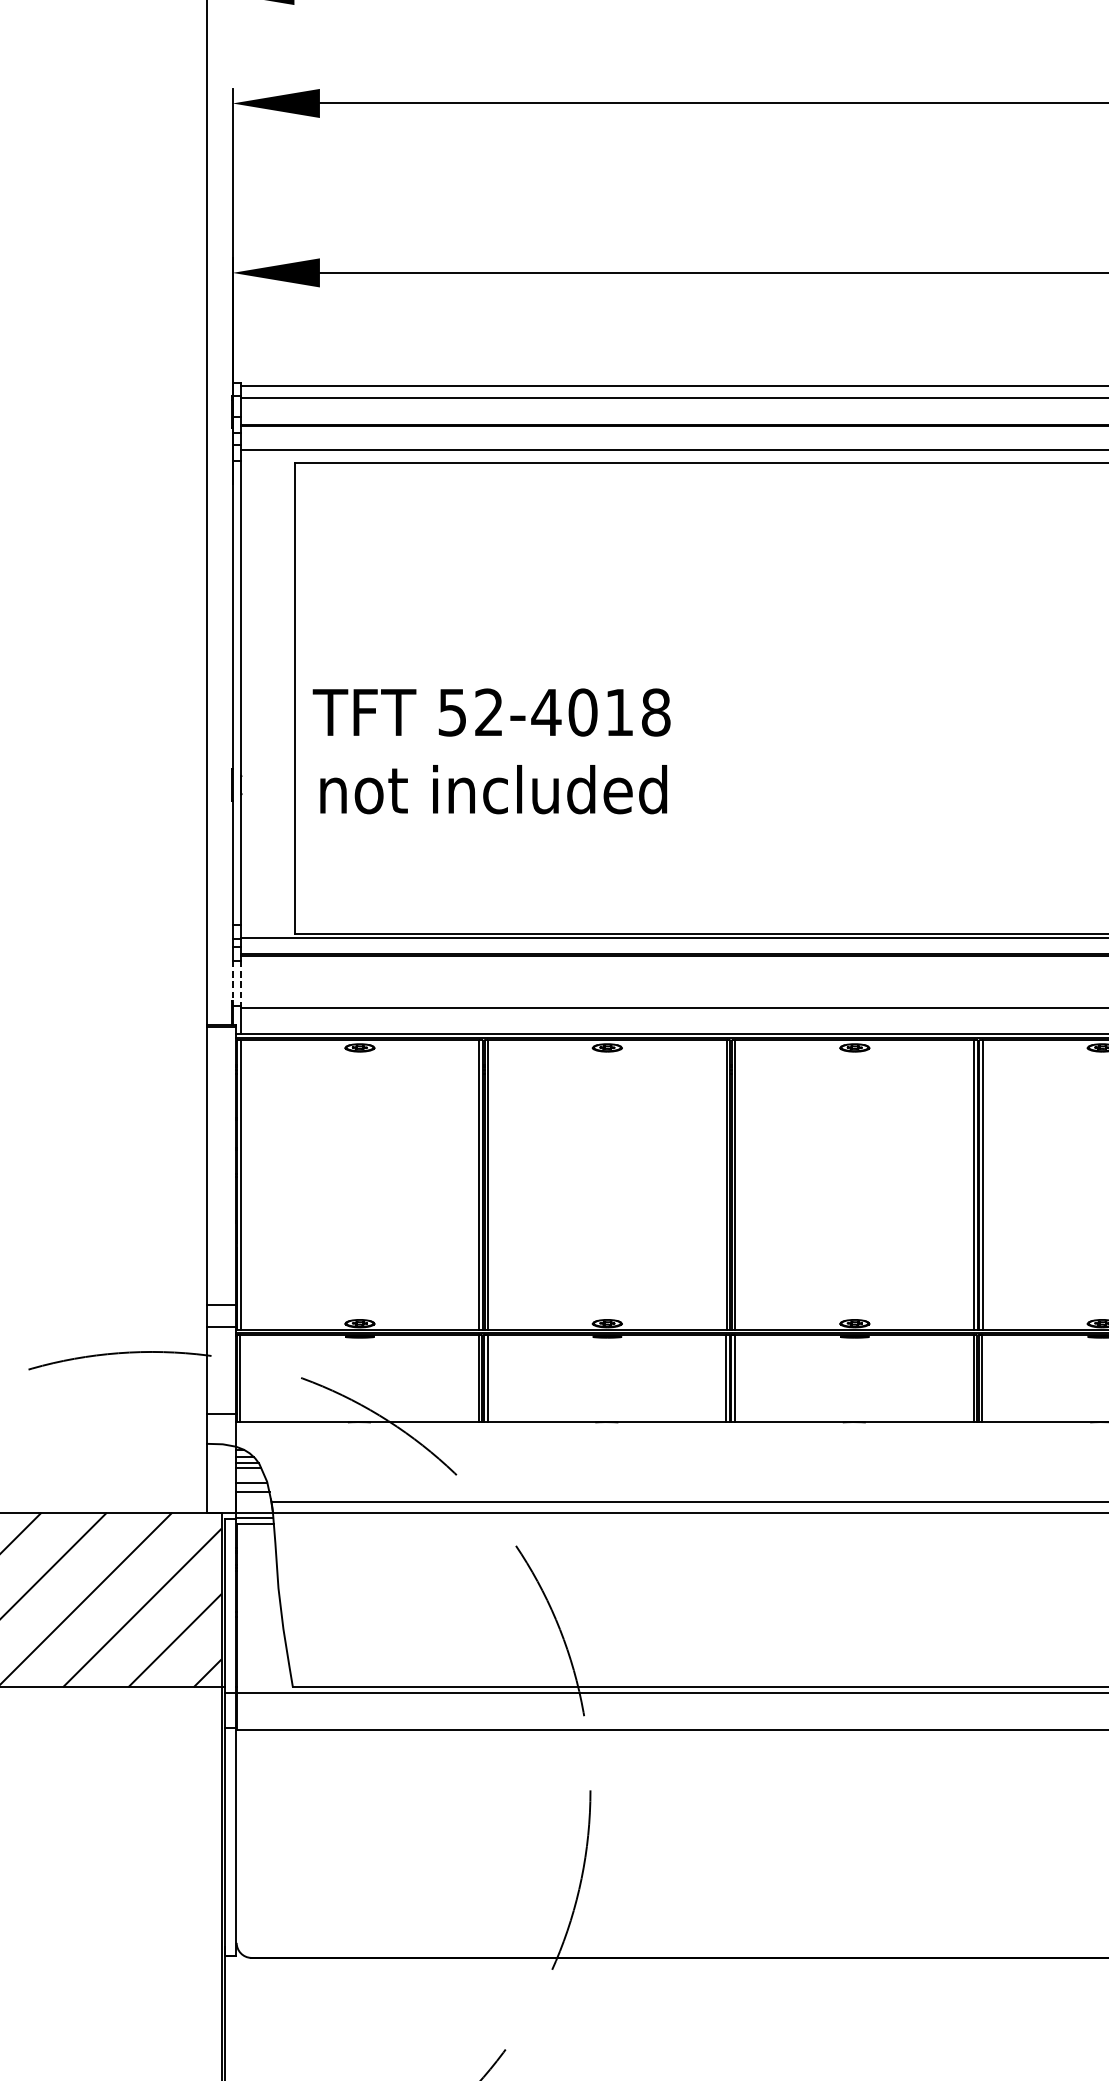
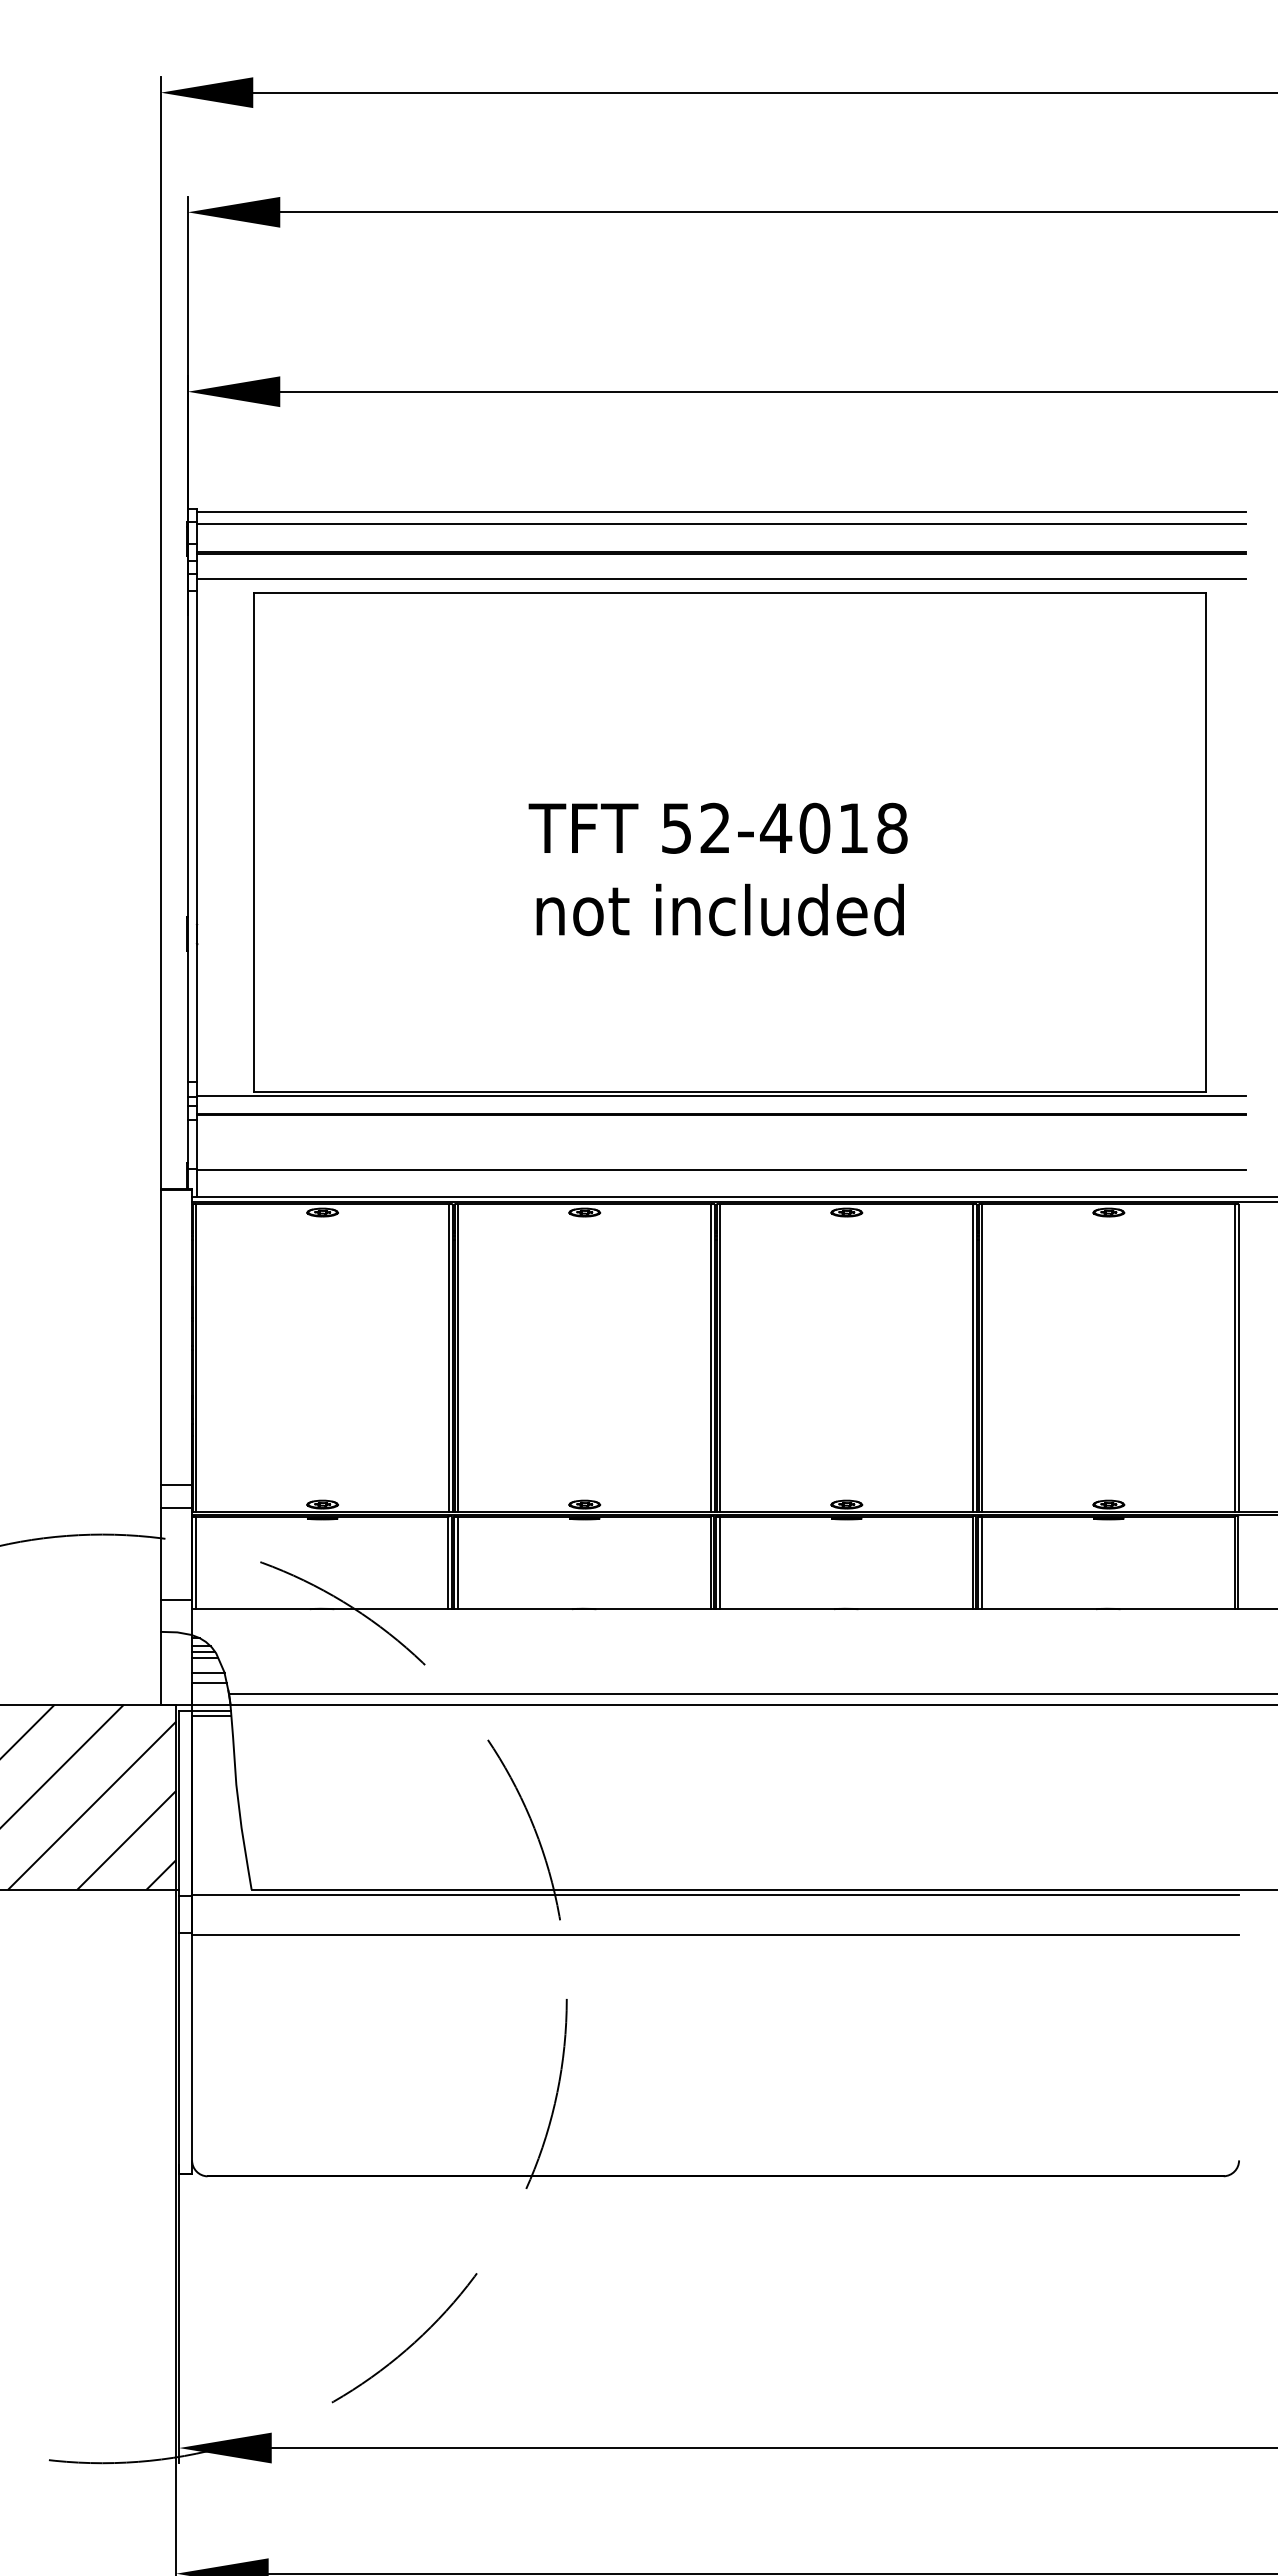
text: (491, 751) -> (717, 869), moved
line: (232, 983) -> (187, 1144), dashed -> solid
line: (241, 983) -> (197, 1144), dashed -> solid

